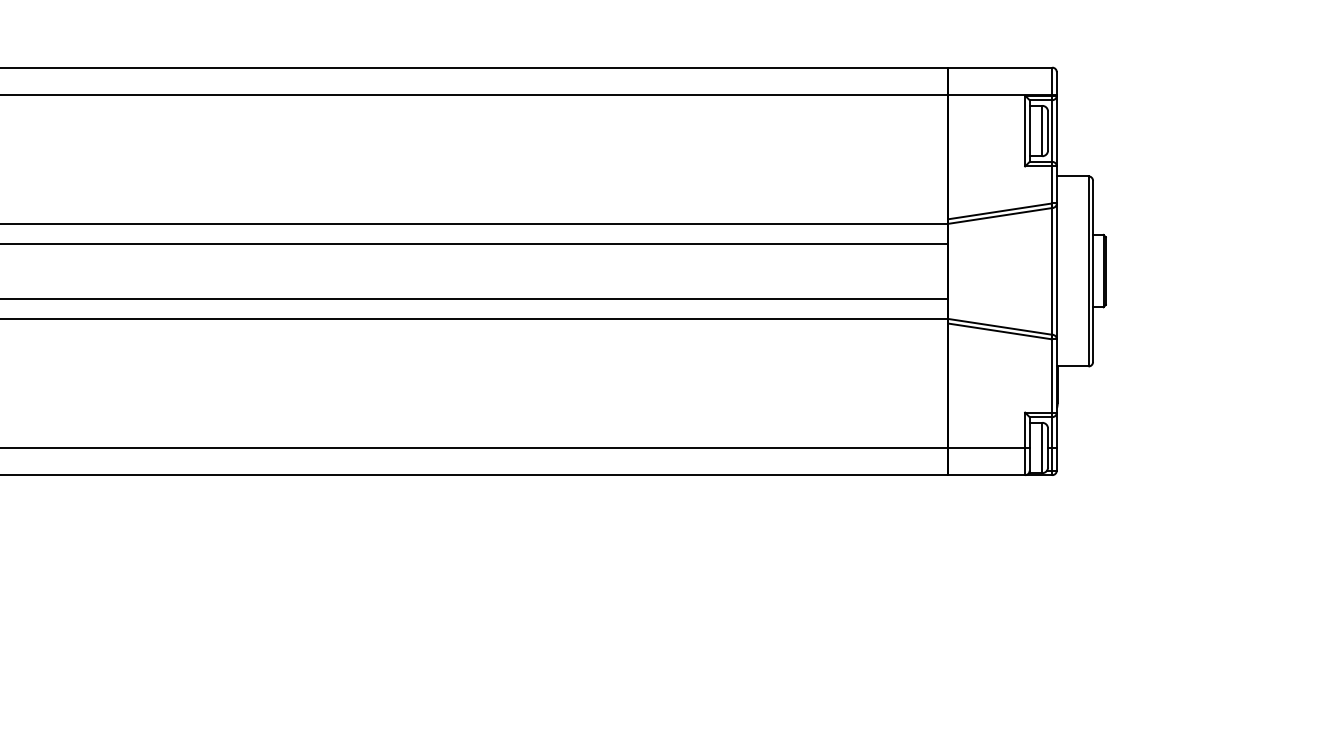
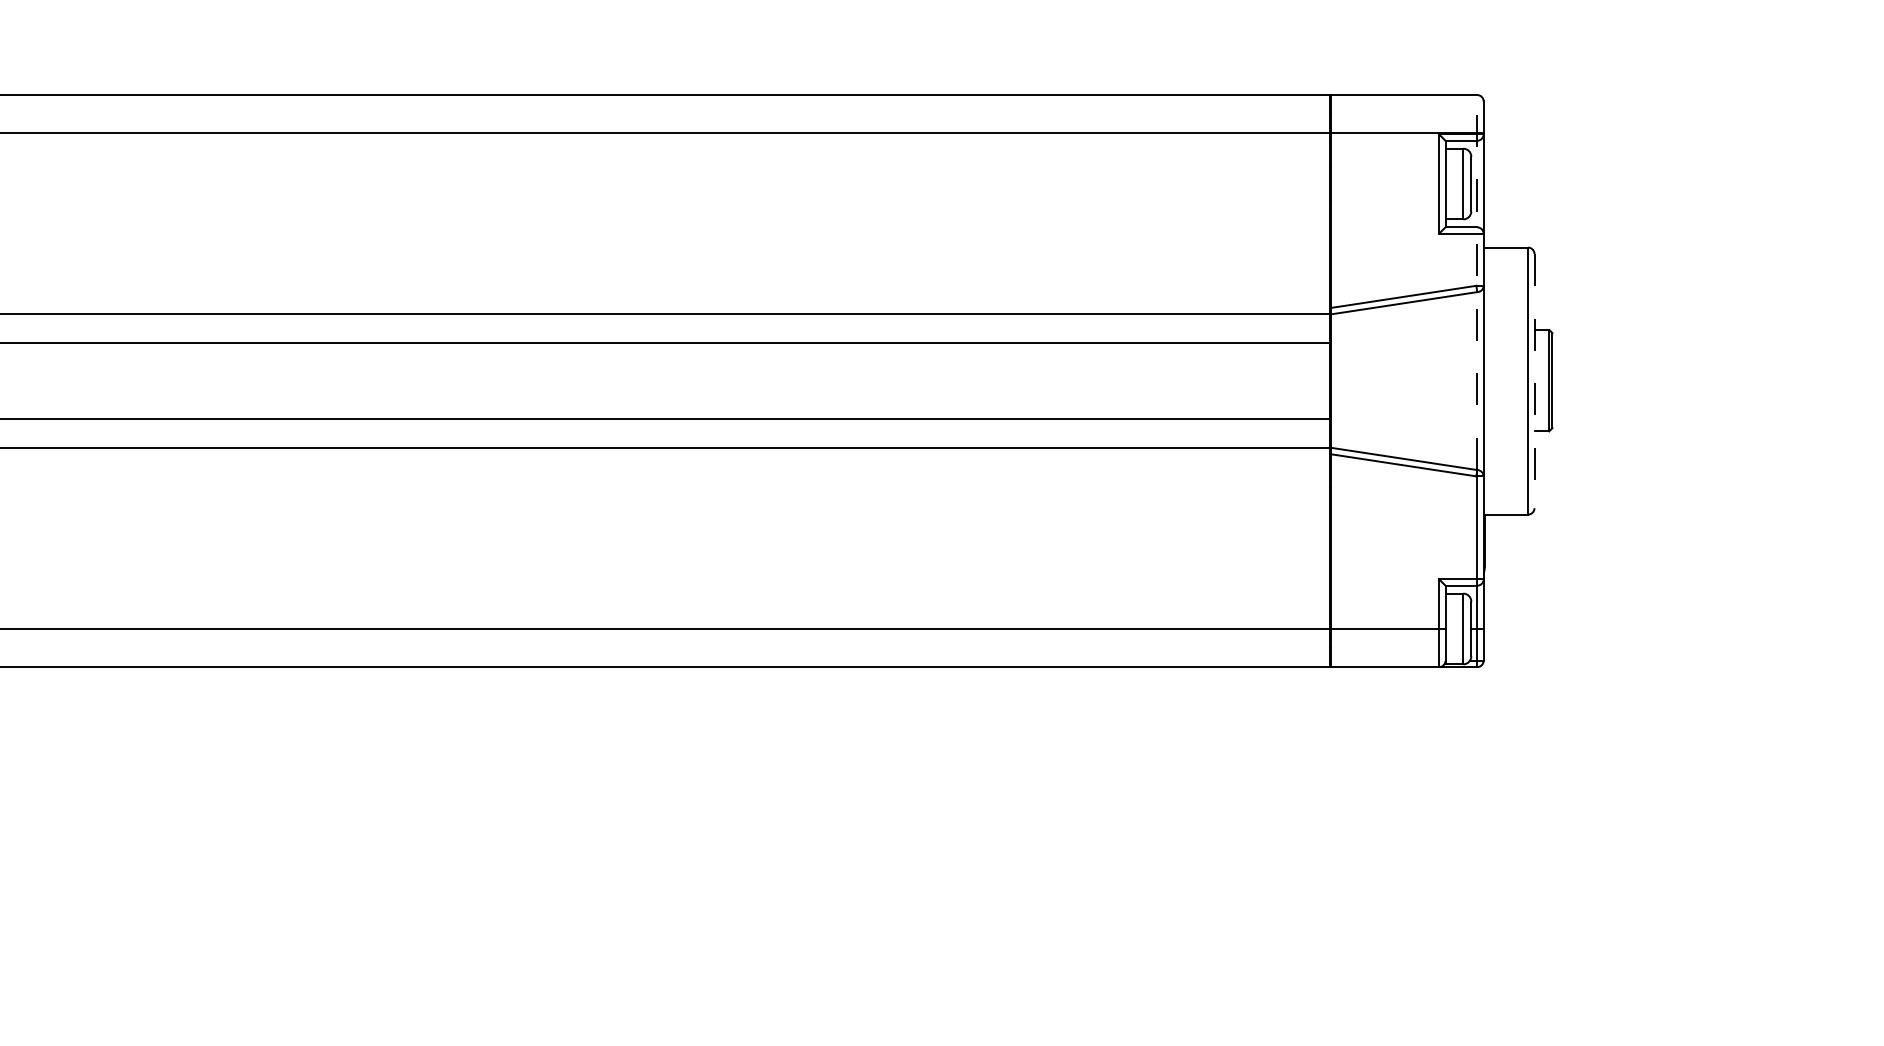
line: (1052, 201) -> (1477, 282), solid -> dashed
line: (1093, 271) -> (1535, 381), solid -> dashed

